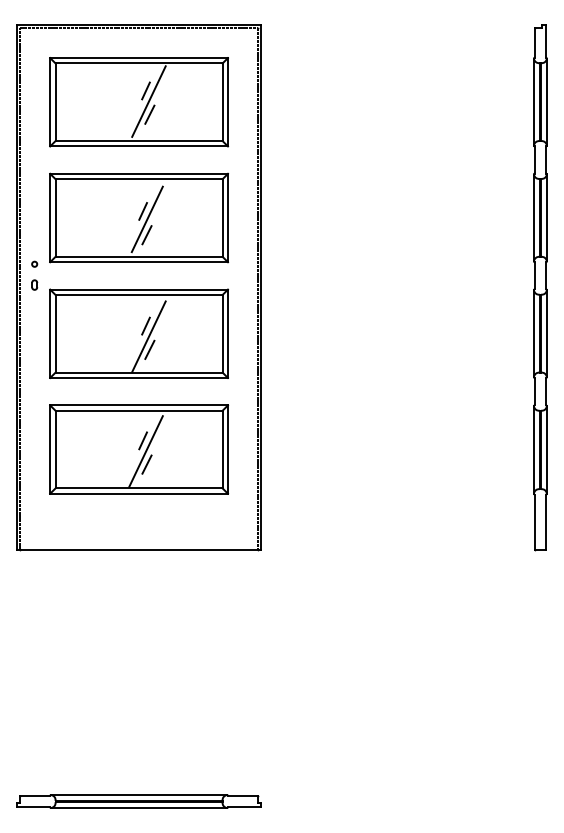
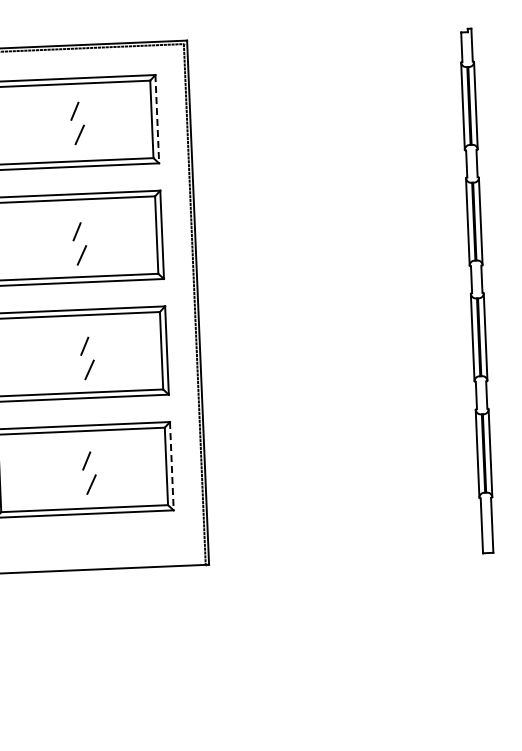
line: (148, 101) -> (77, 121), removed
line: (227, 102) -> (156, 119), solid -> dashed
line: (146, 219) -> (80, 239), removed
line: (148, 336) -> (87, 356), removed
line: (227, 450) -> (171, 467), solid -> dashed
line: (145, 451) -> (89, 471), removed

